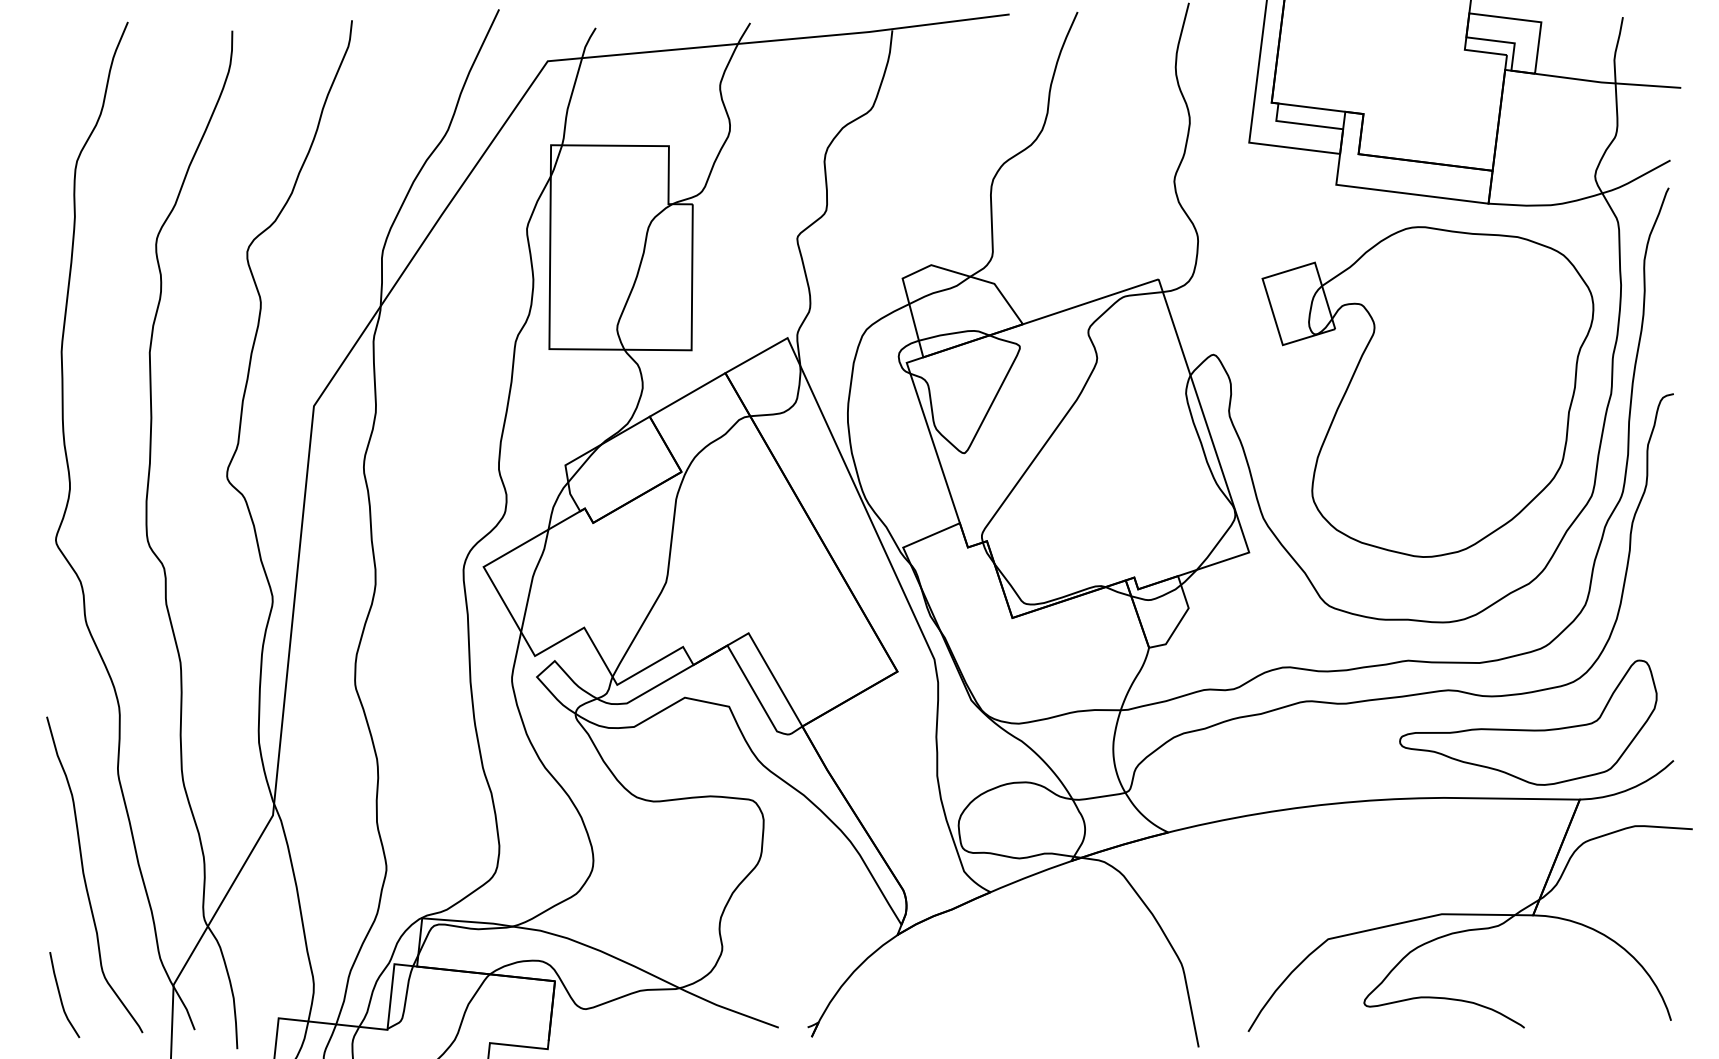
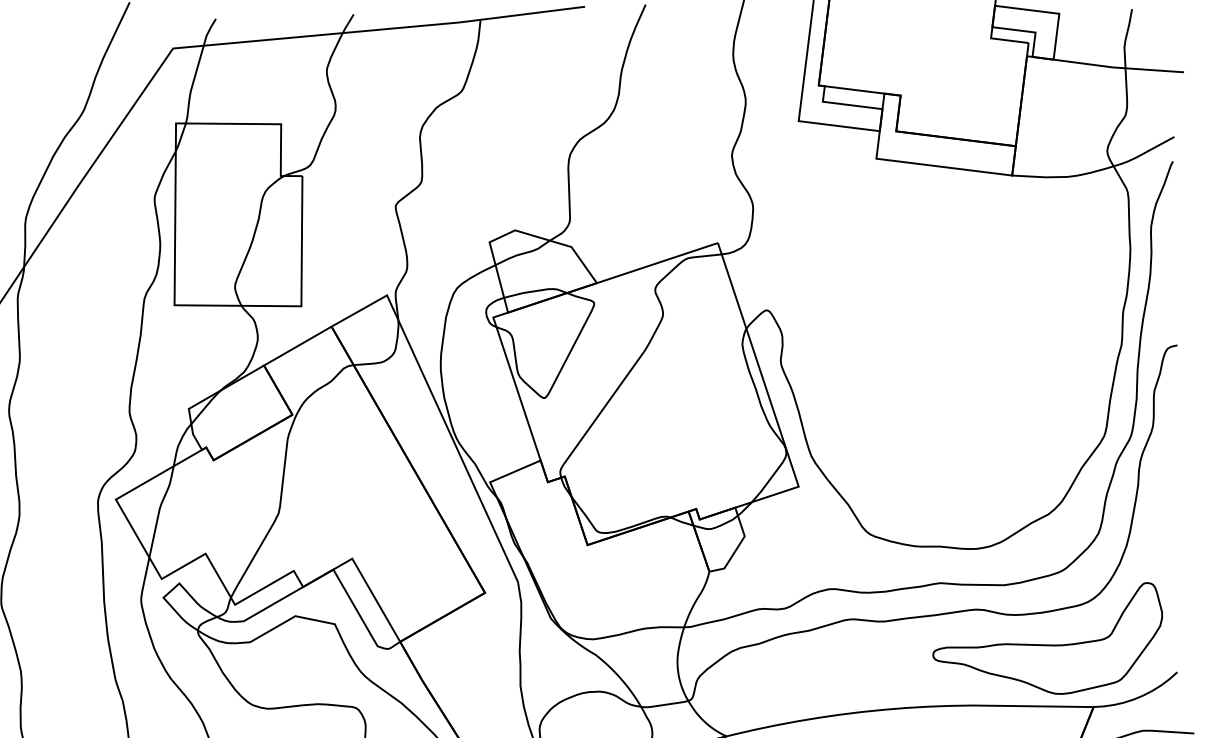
part: (1427, 391) -> (957, 343), removed

